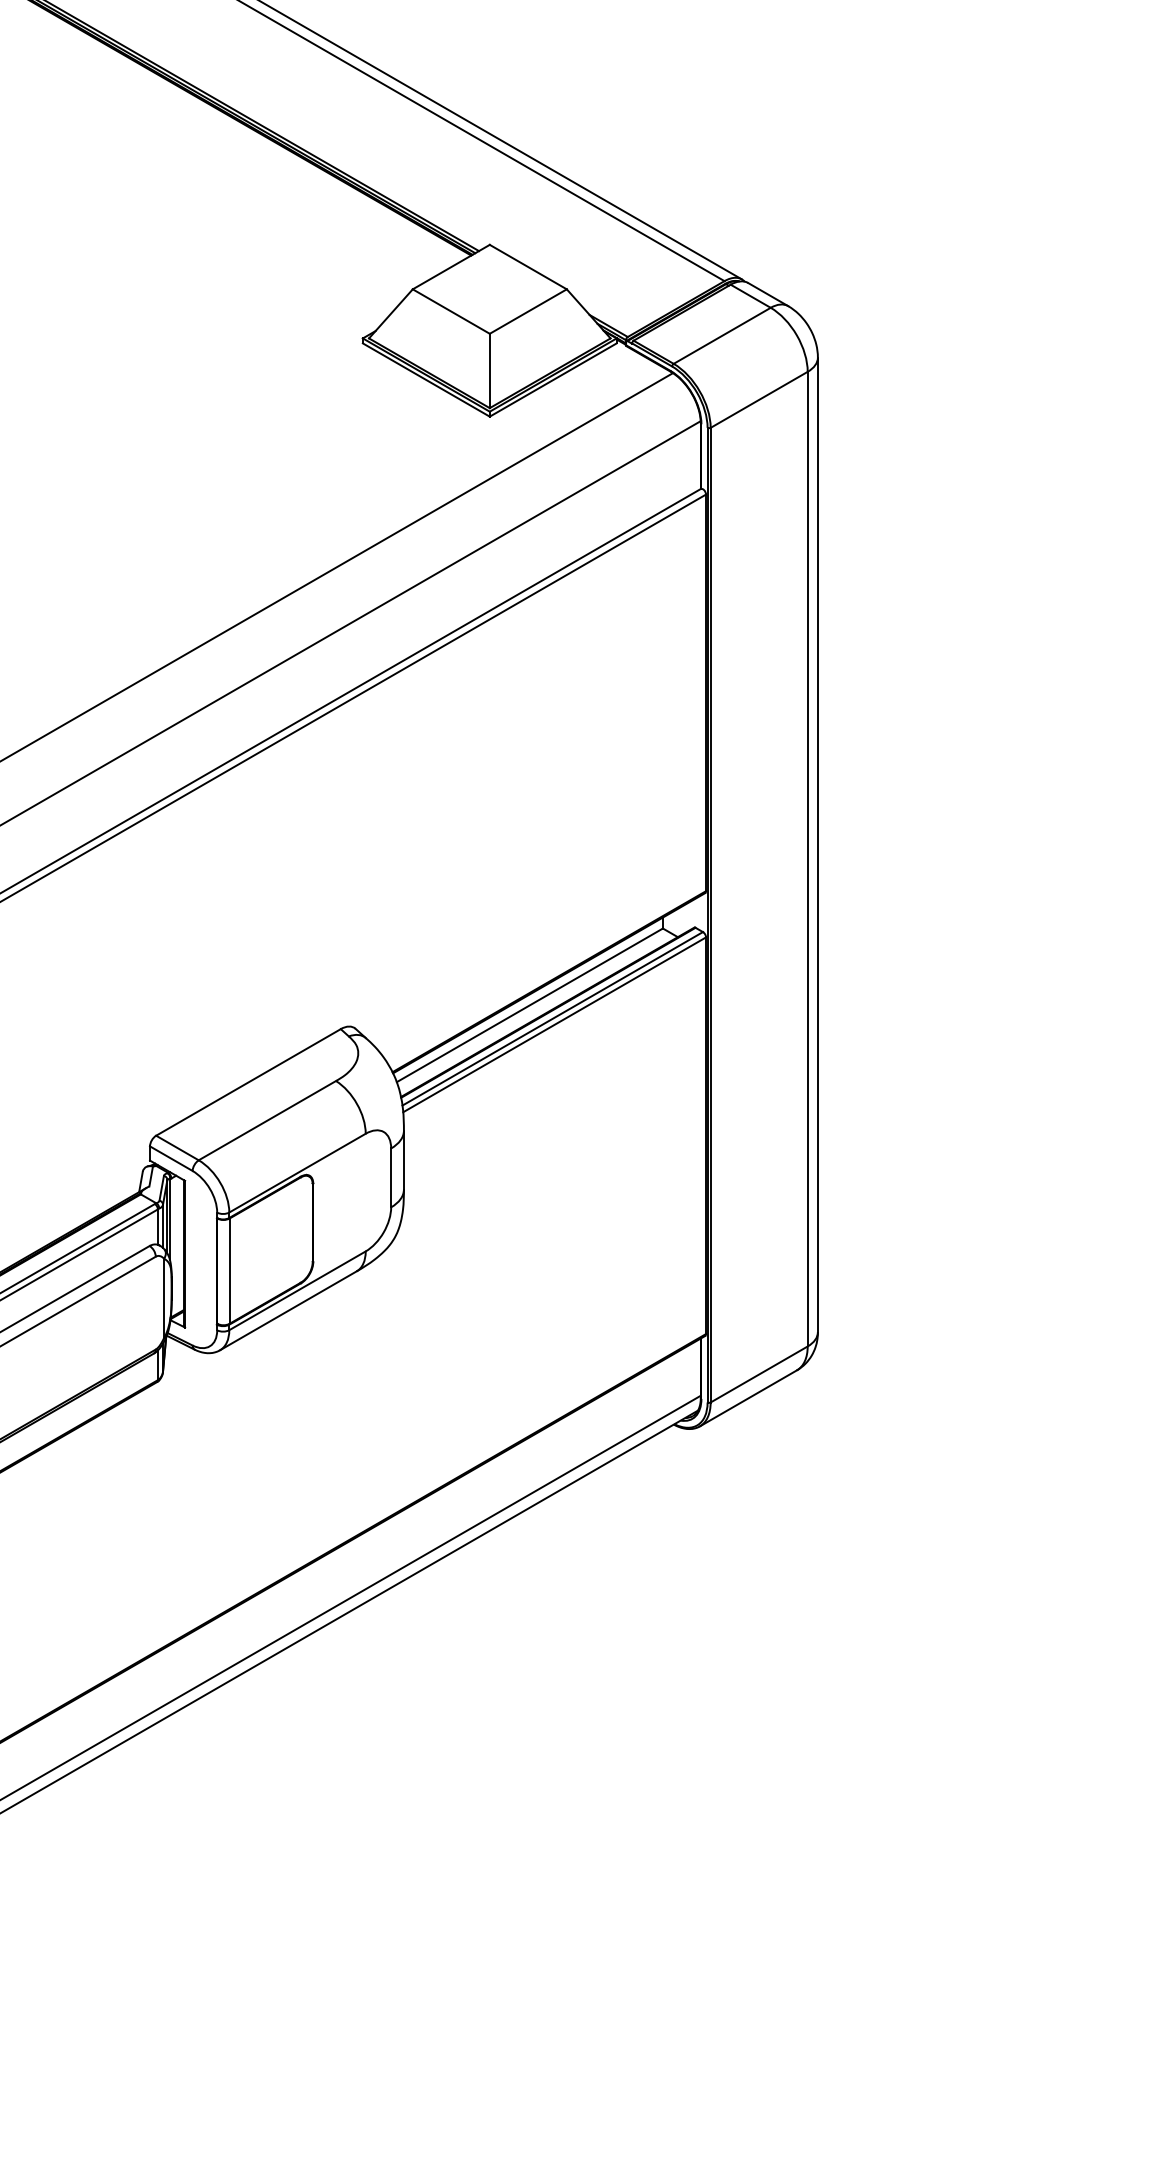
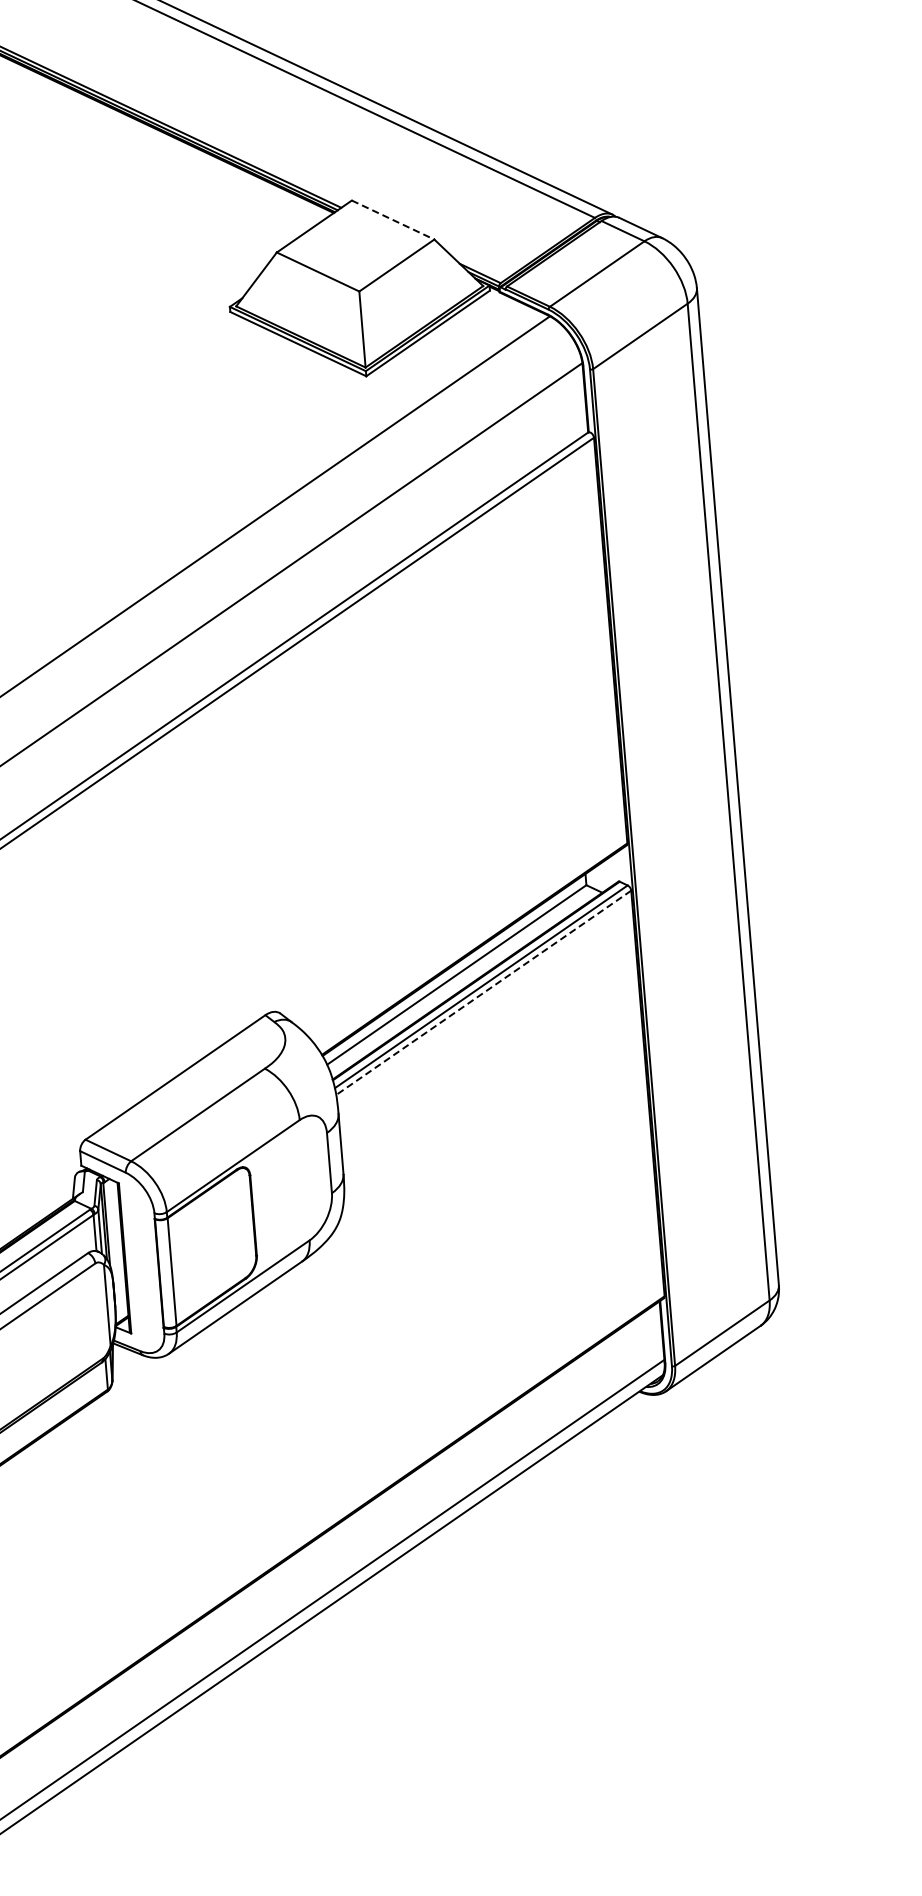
line: (528, 267) -> (393, 220), solid -> dashed
line: (554, 1024) -> (483, 992), solid -> dashed

